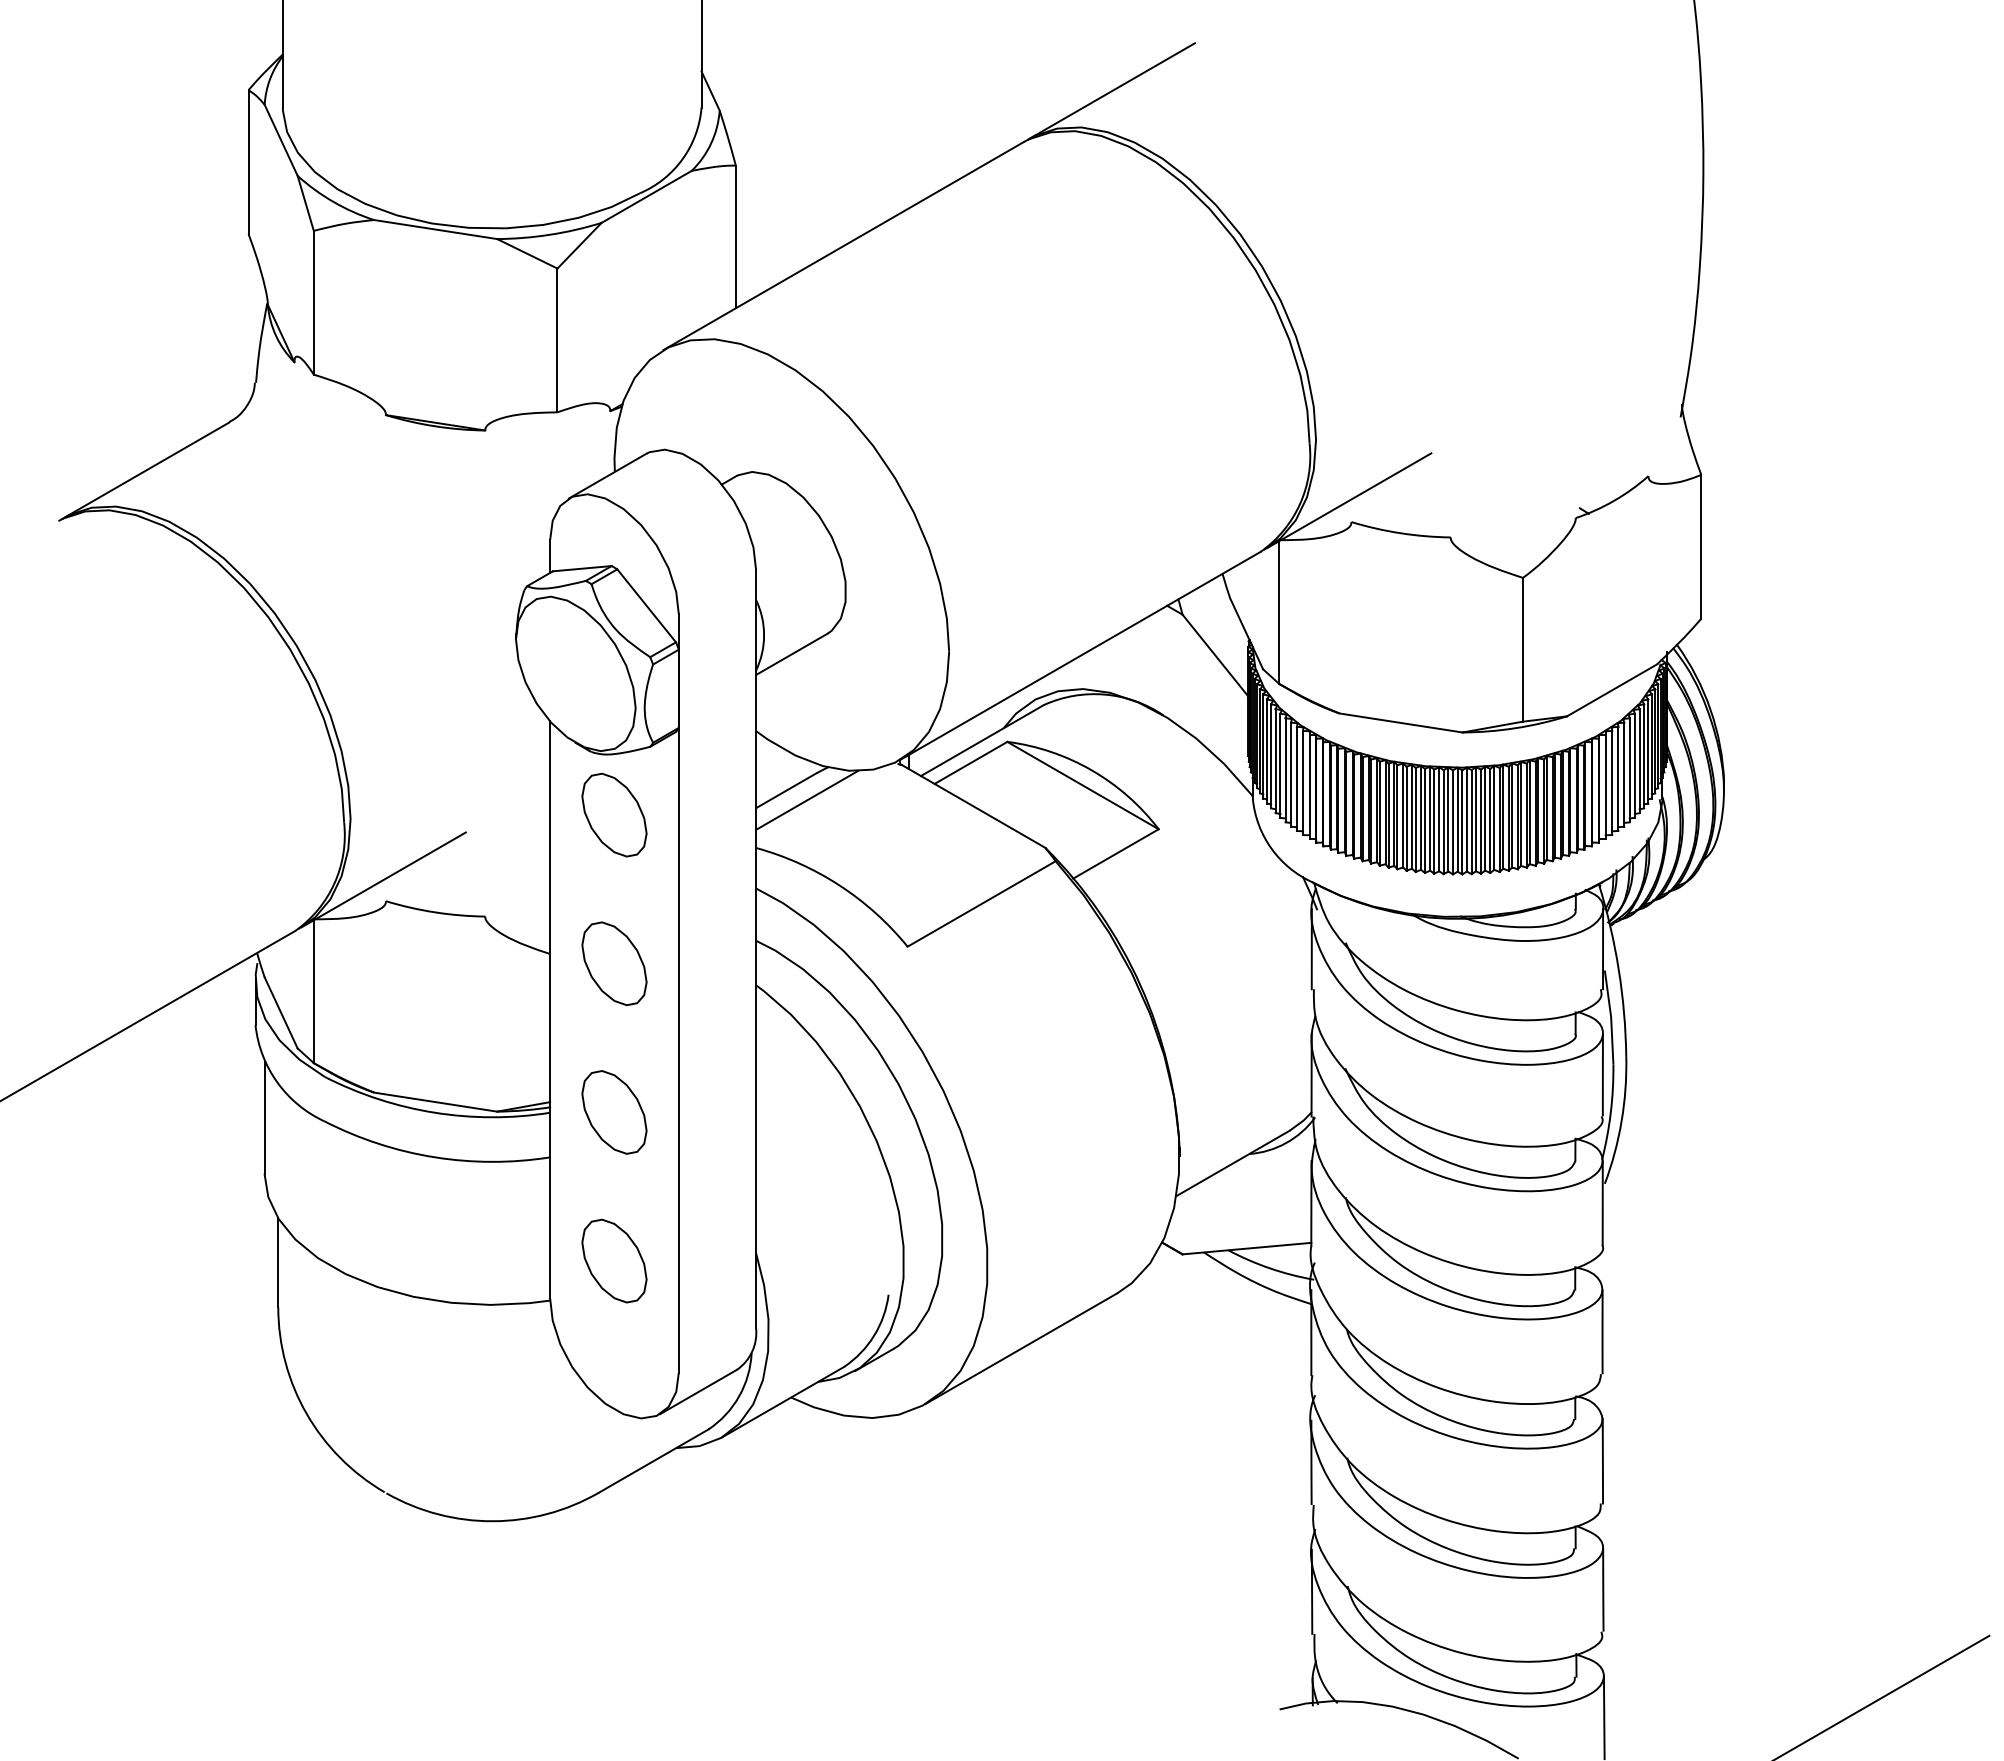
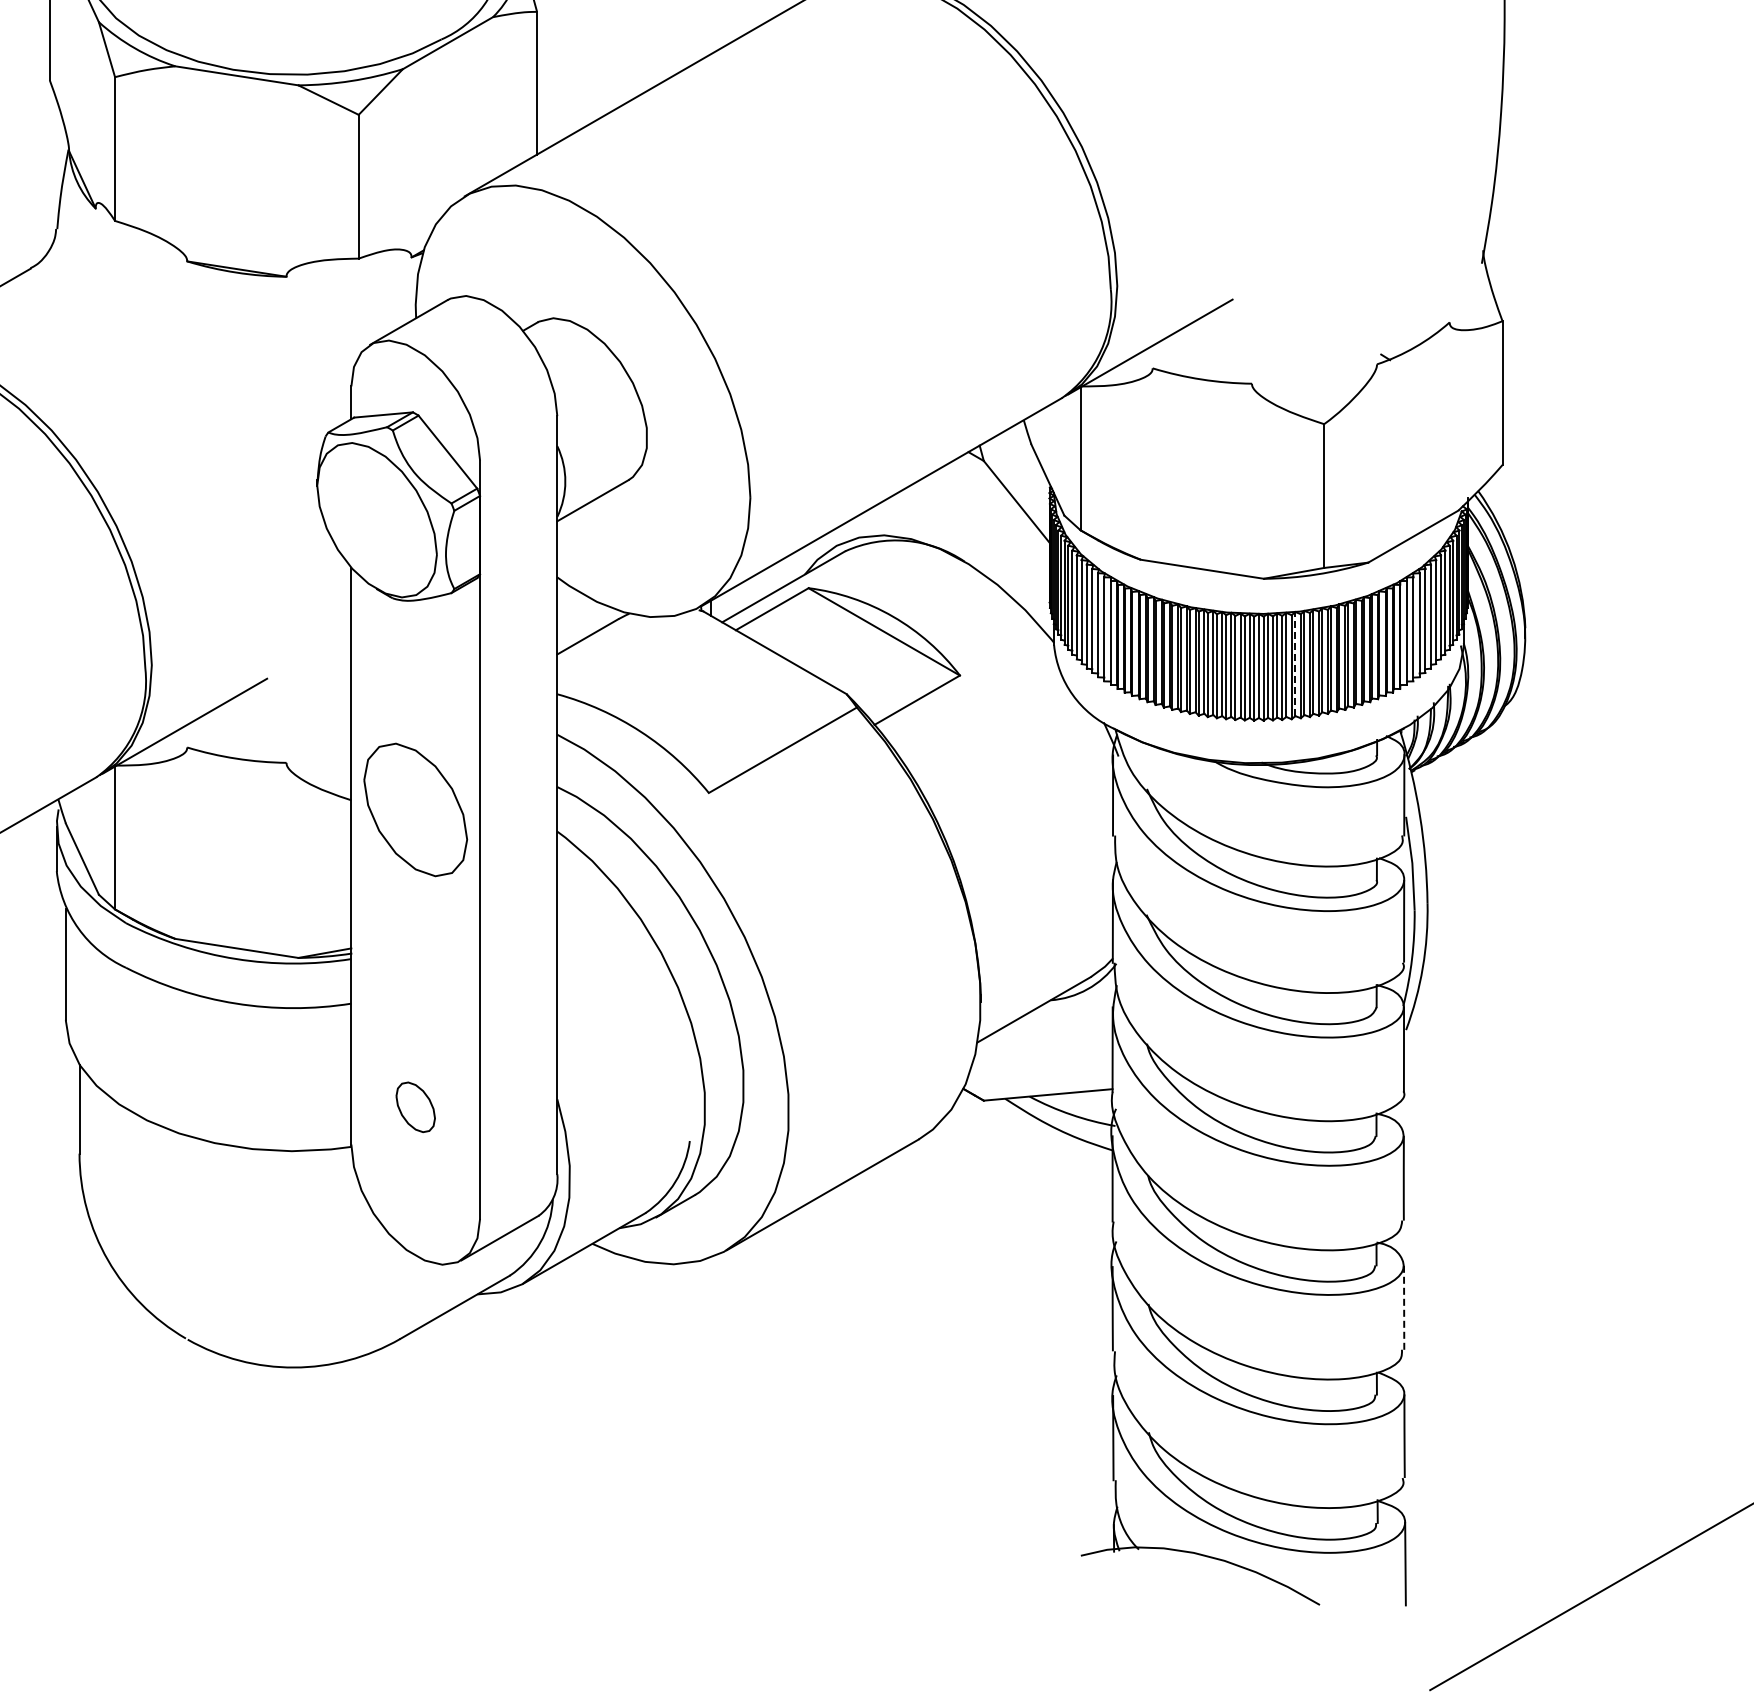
line: (806, 800) -> (607, 646), removed
part: (614, 814) -> (415, 660), removed
line: (1494, 817) -> (1295, 663), solid -> dashed
part: (614, 963) -> (415, 809), size x1.6
part: (614, 1112) -> (415, 958), removed
part: (614, 1260) -> (415, 1106), size x0.6
line: (1602, 1460) -> (1403, 1306), solid -> dashed

